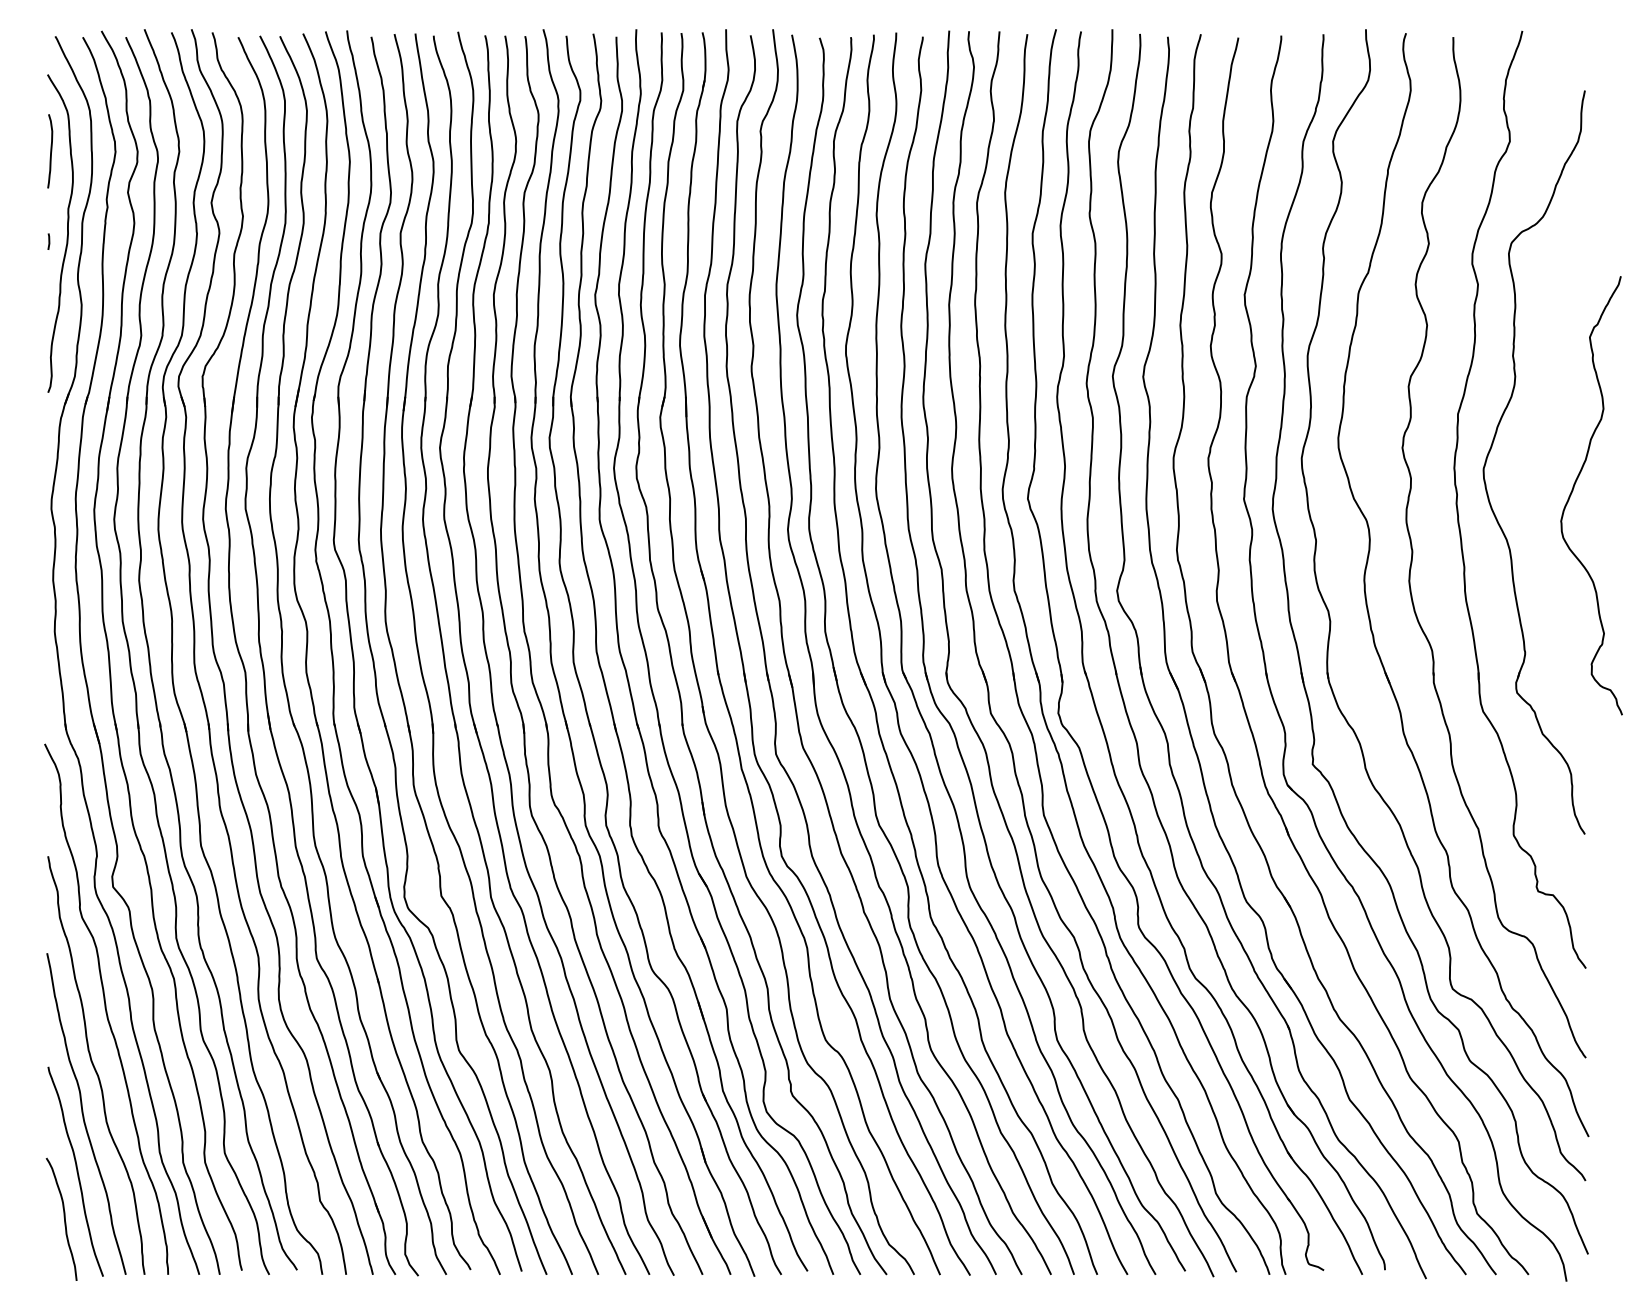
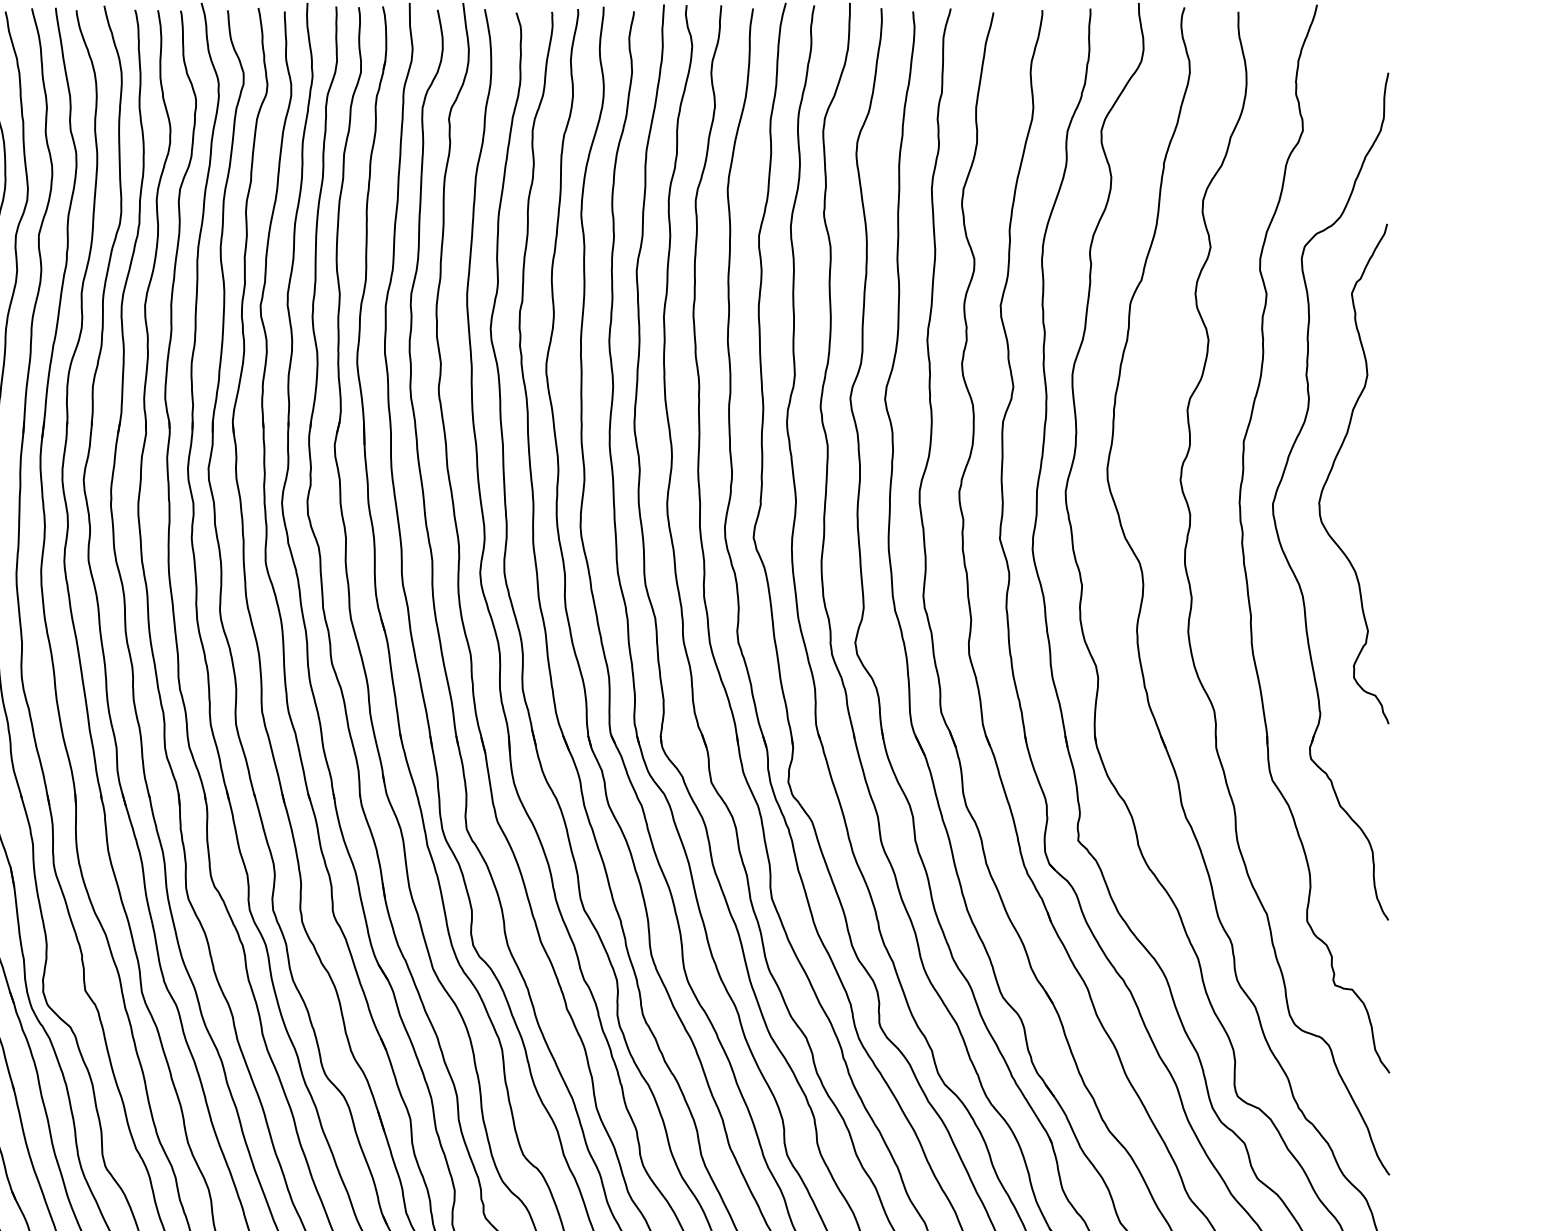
curve: (1574, 488) -> (1334, 465), moved

